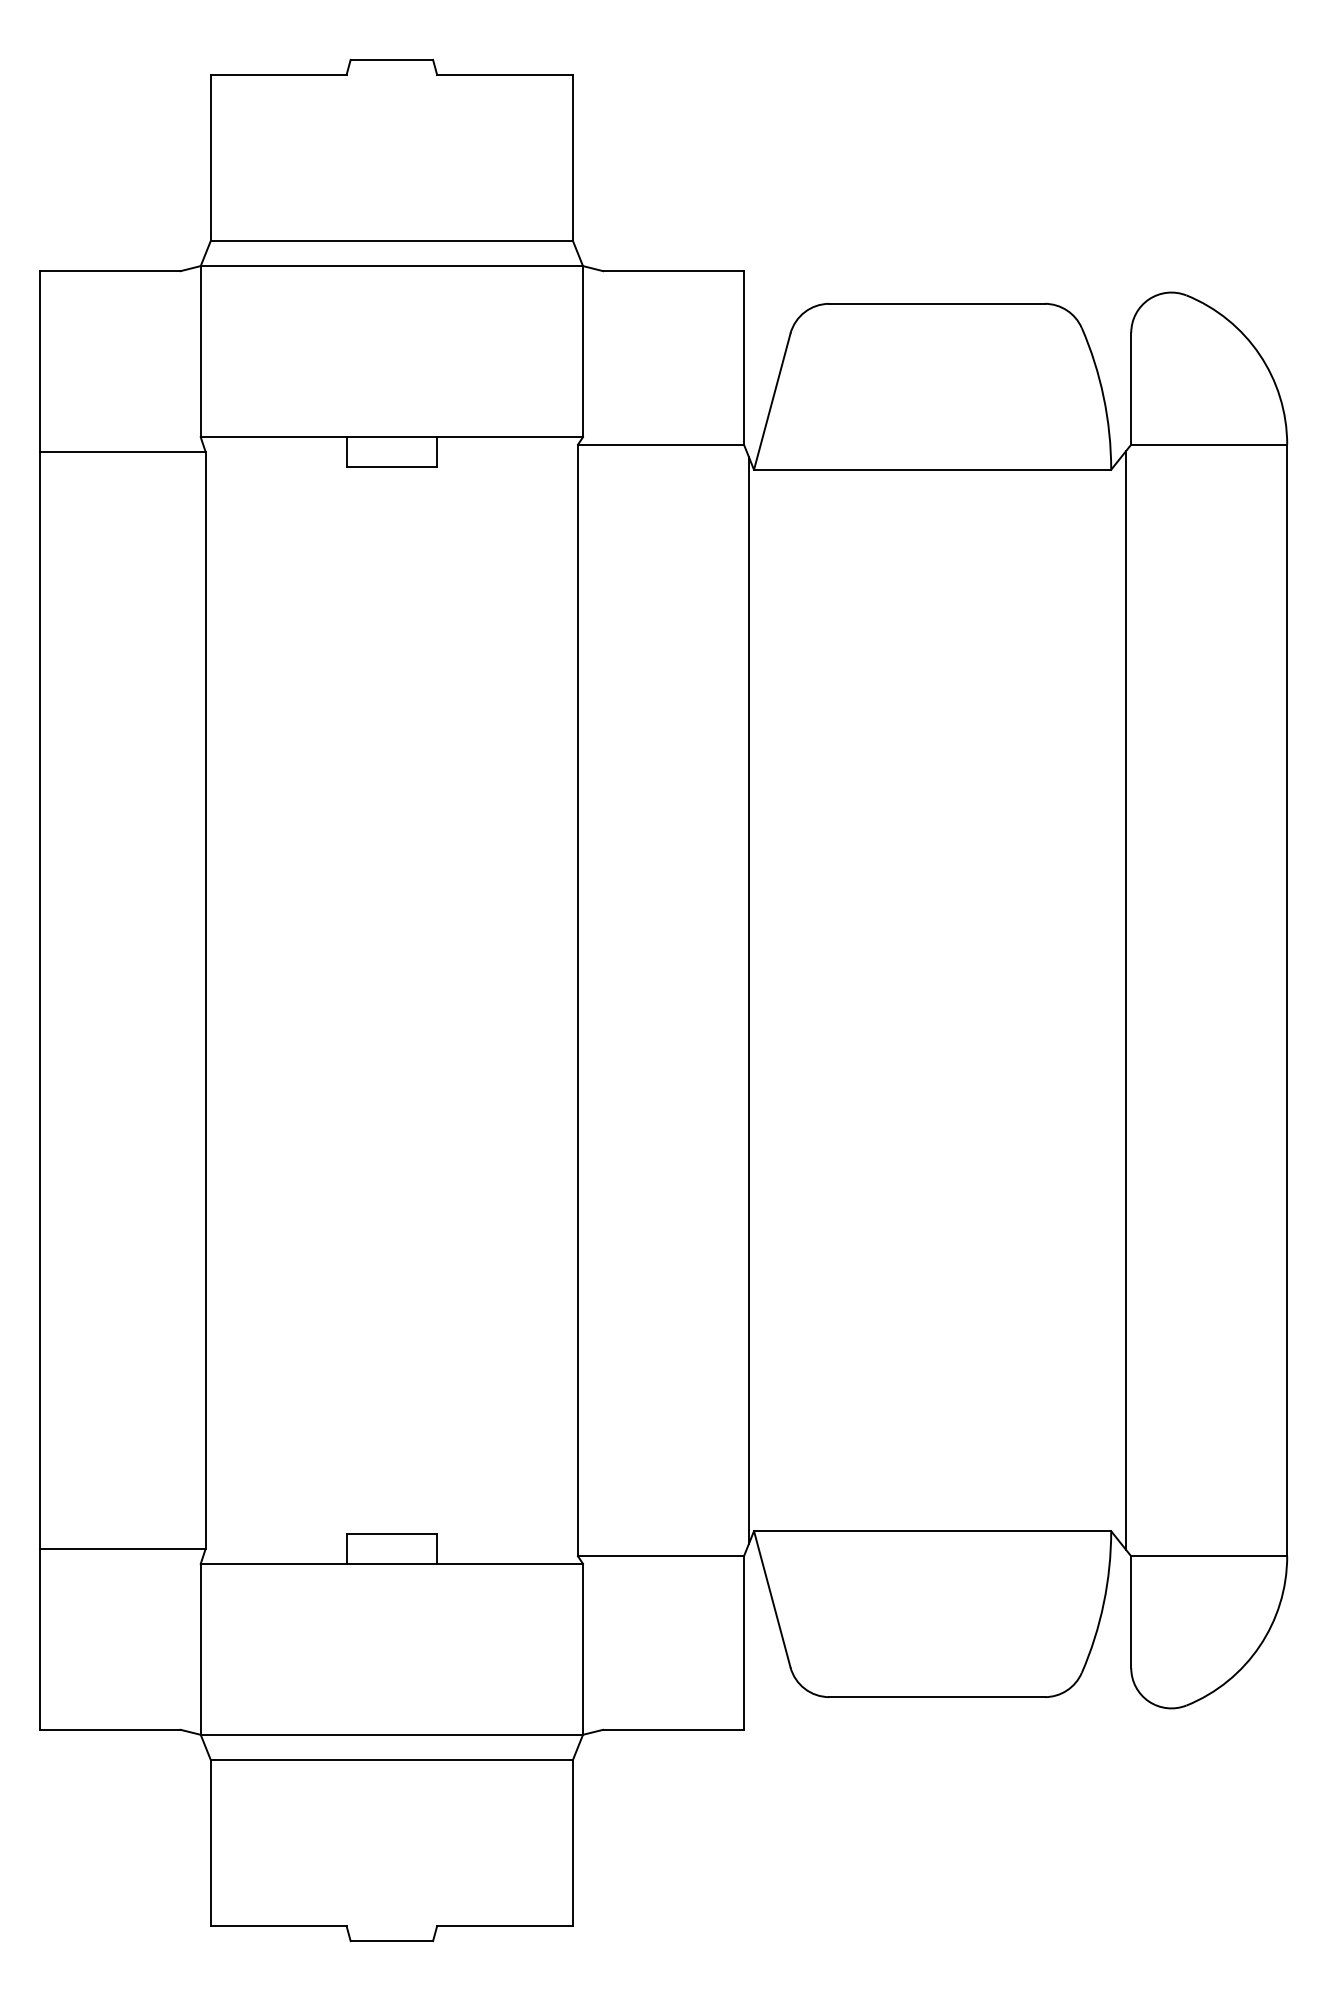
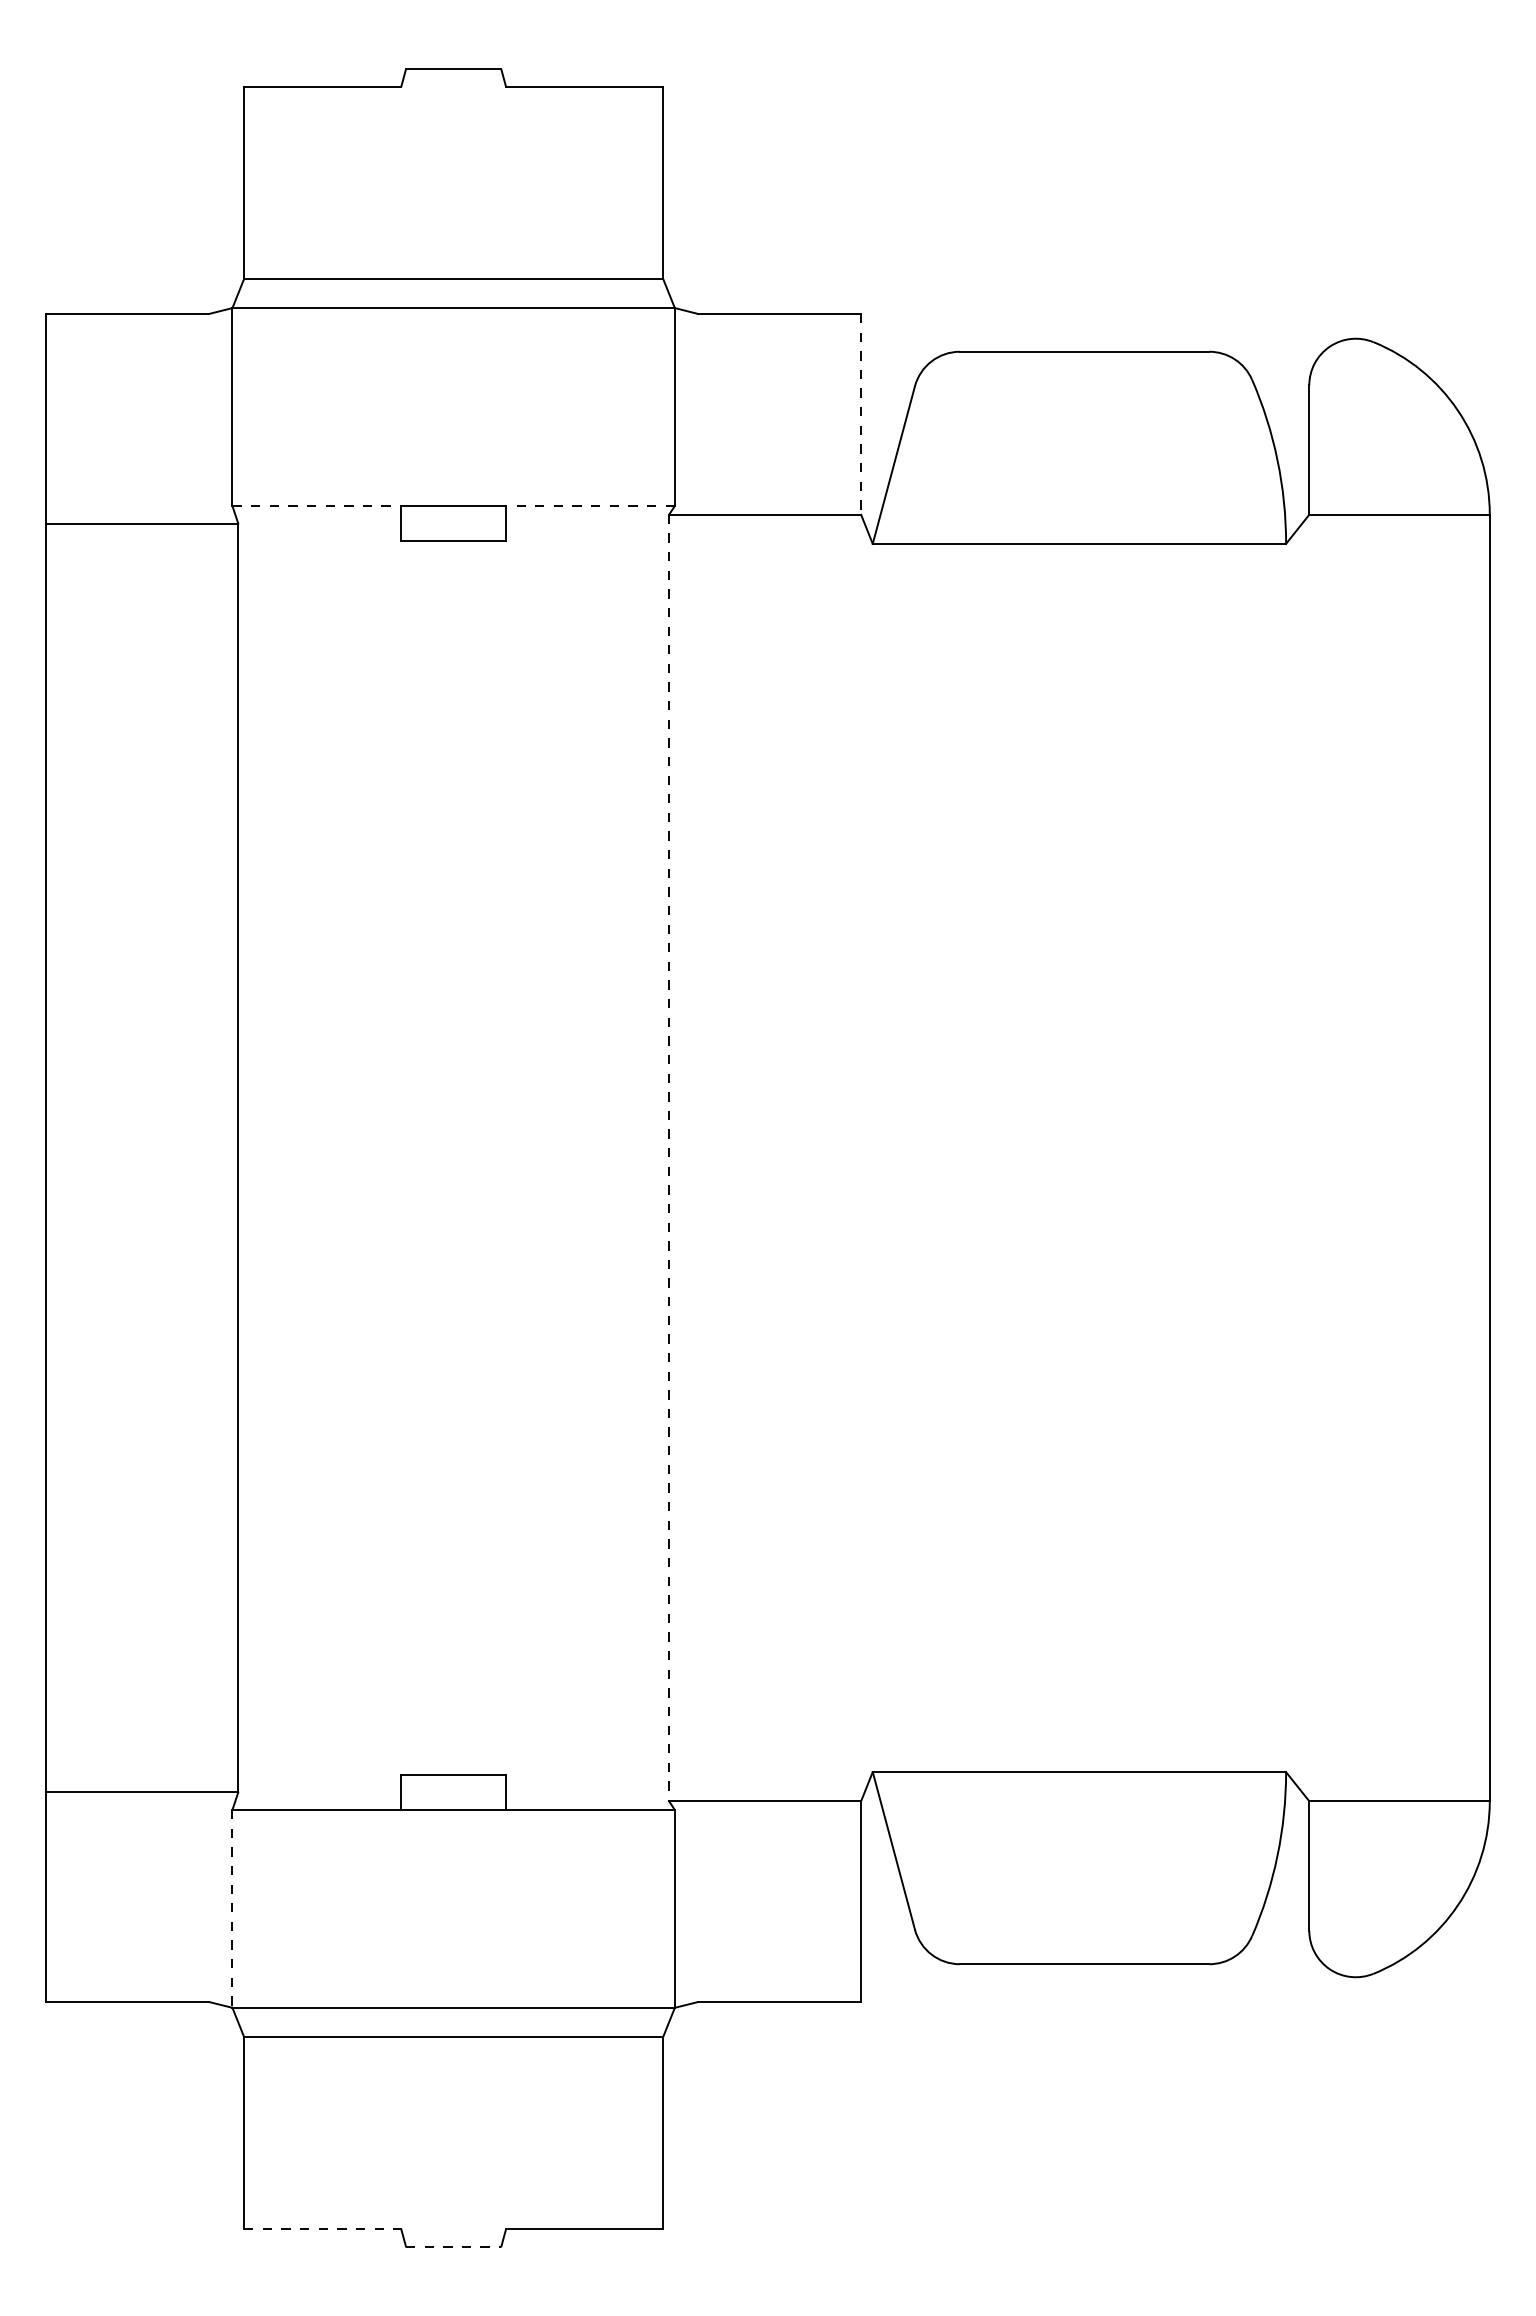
line: (744, 358) -> (861, 414), solid -> dashed
line: (274, 437) -> (317, 506), solid -> dashed
line: (509, 437) -> (589, 506), solid -> dashed
line: (578, 1000) -> (669, 1158), solid -> dashed
line: (748, 1000) -> (866, 1157), removed
line: (1126, 1000) -> (1303, 1157), removed
line: (200, 1649) -> (232, 1908), solid -> dashed
line: (278, 1926) -> (322, 2229), solid -> dashed
line: (391, 1941) -> (453, 2246), solid -> dashed

